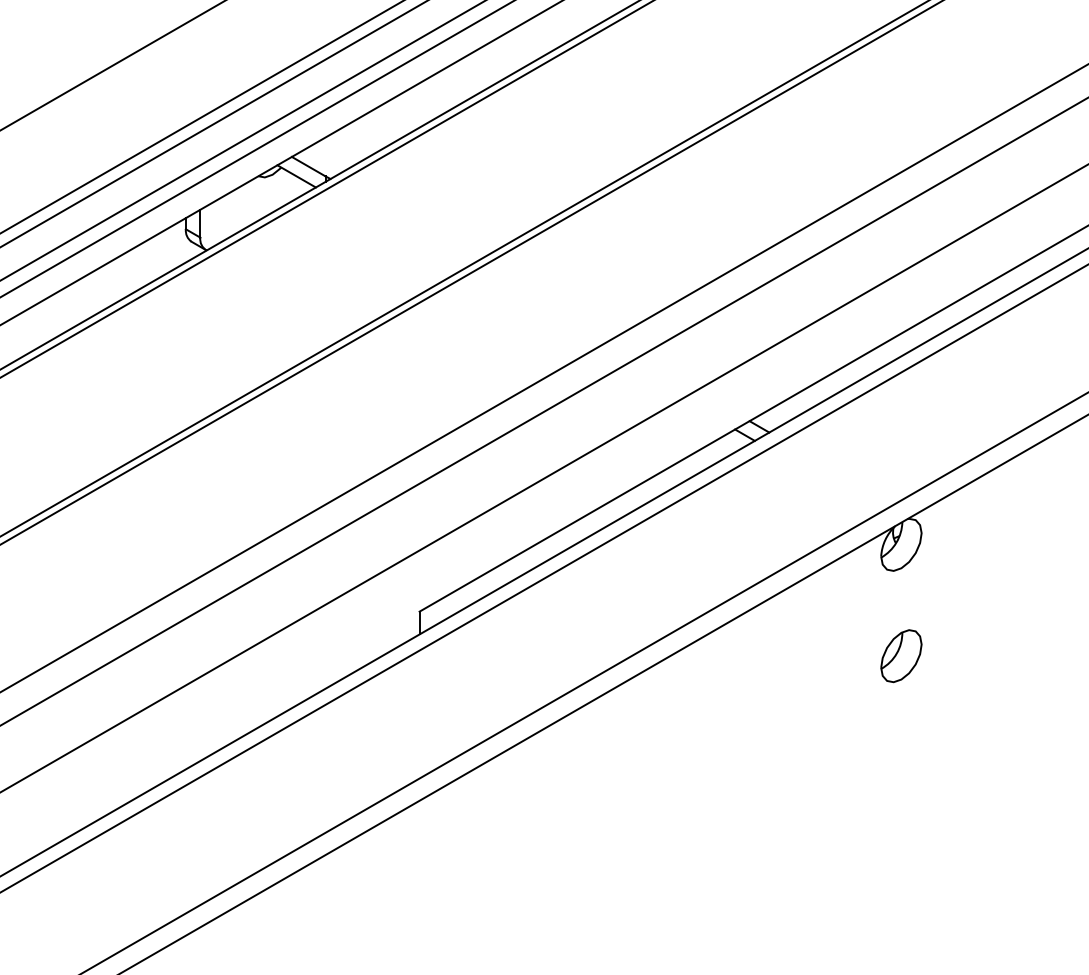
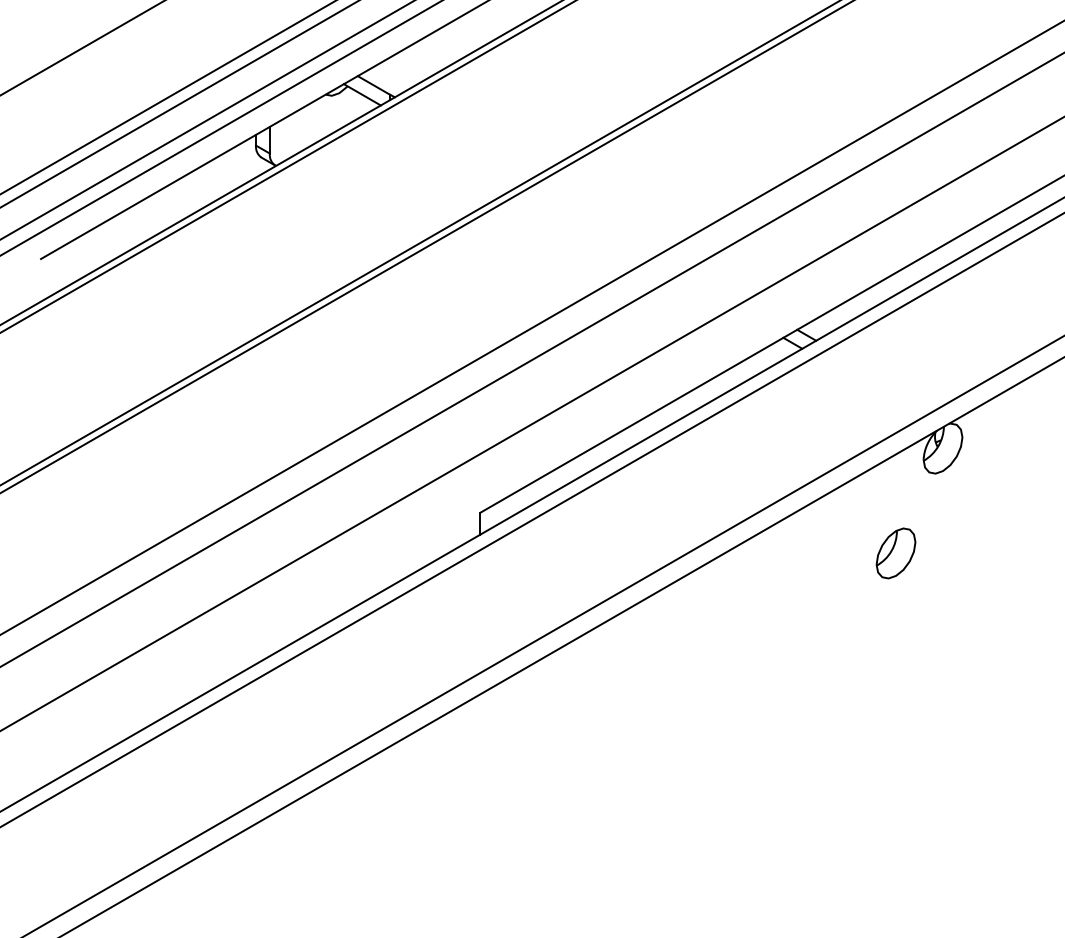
part: (900, 656) -> (895, 553), moved

